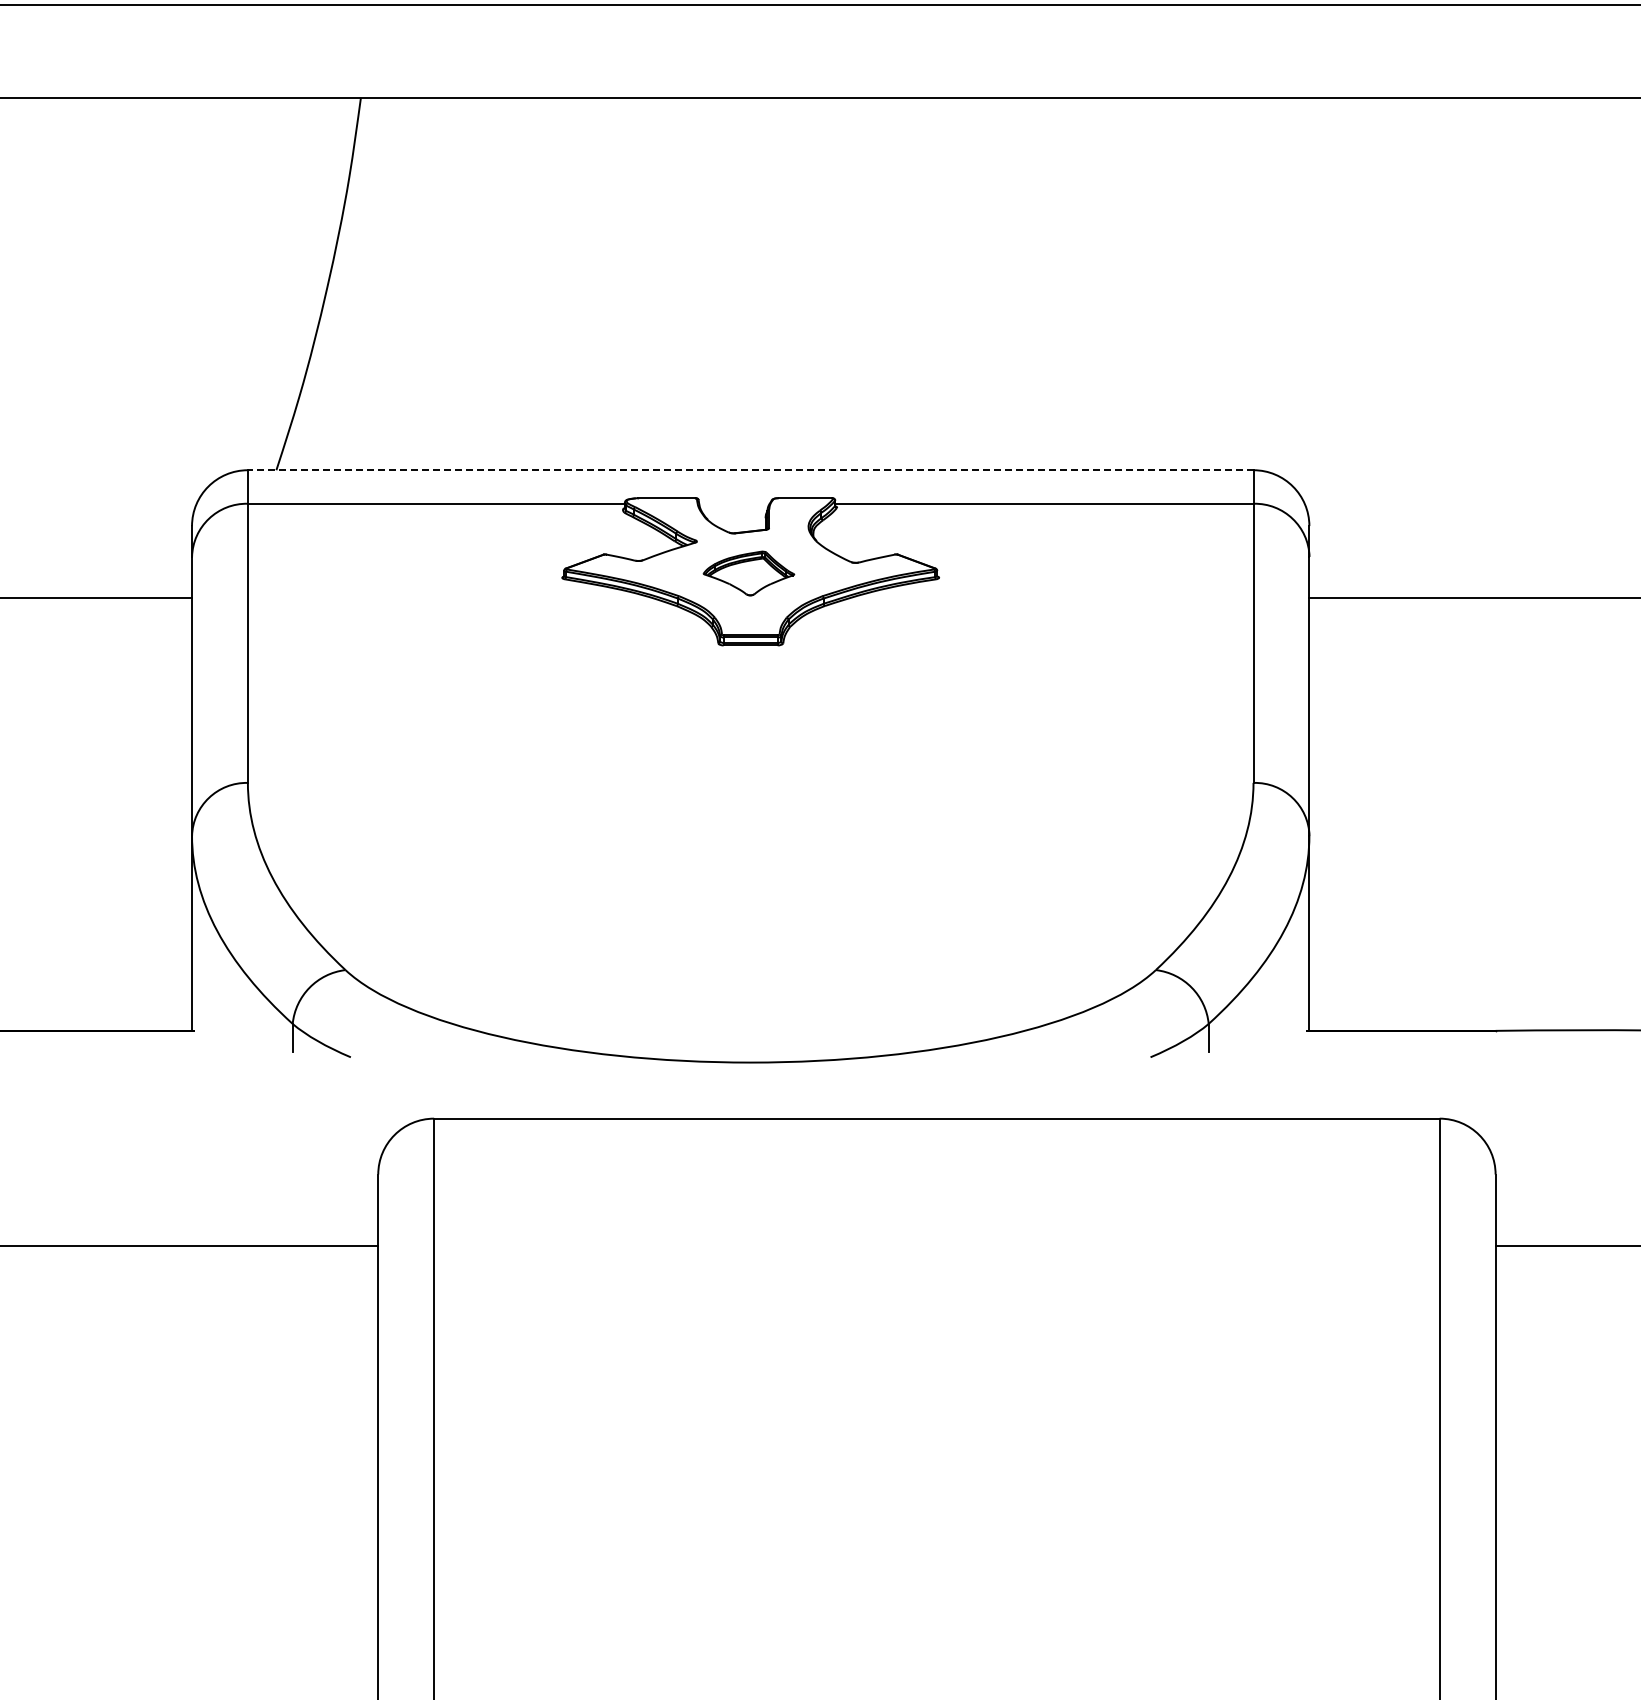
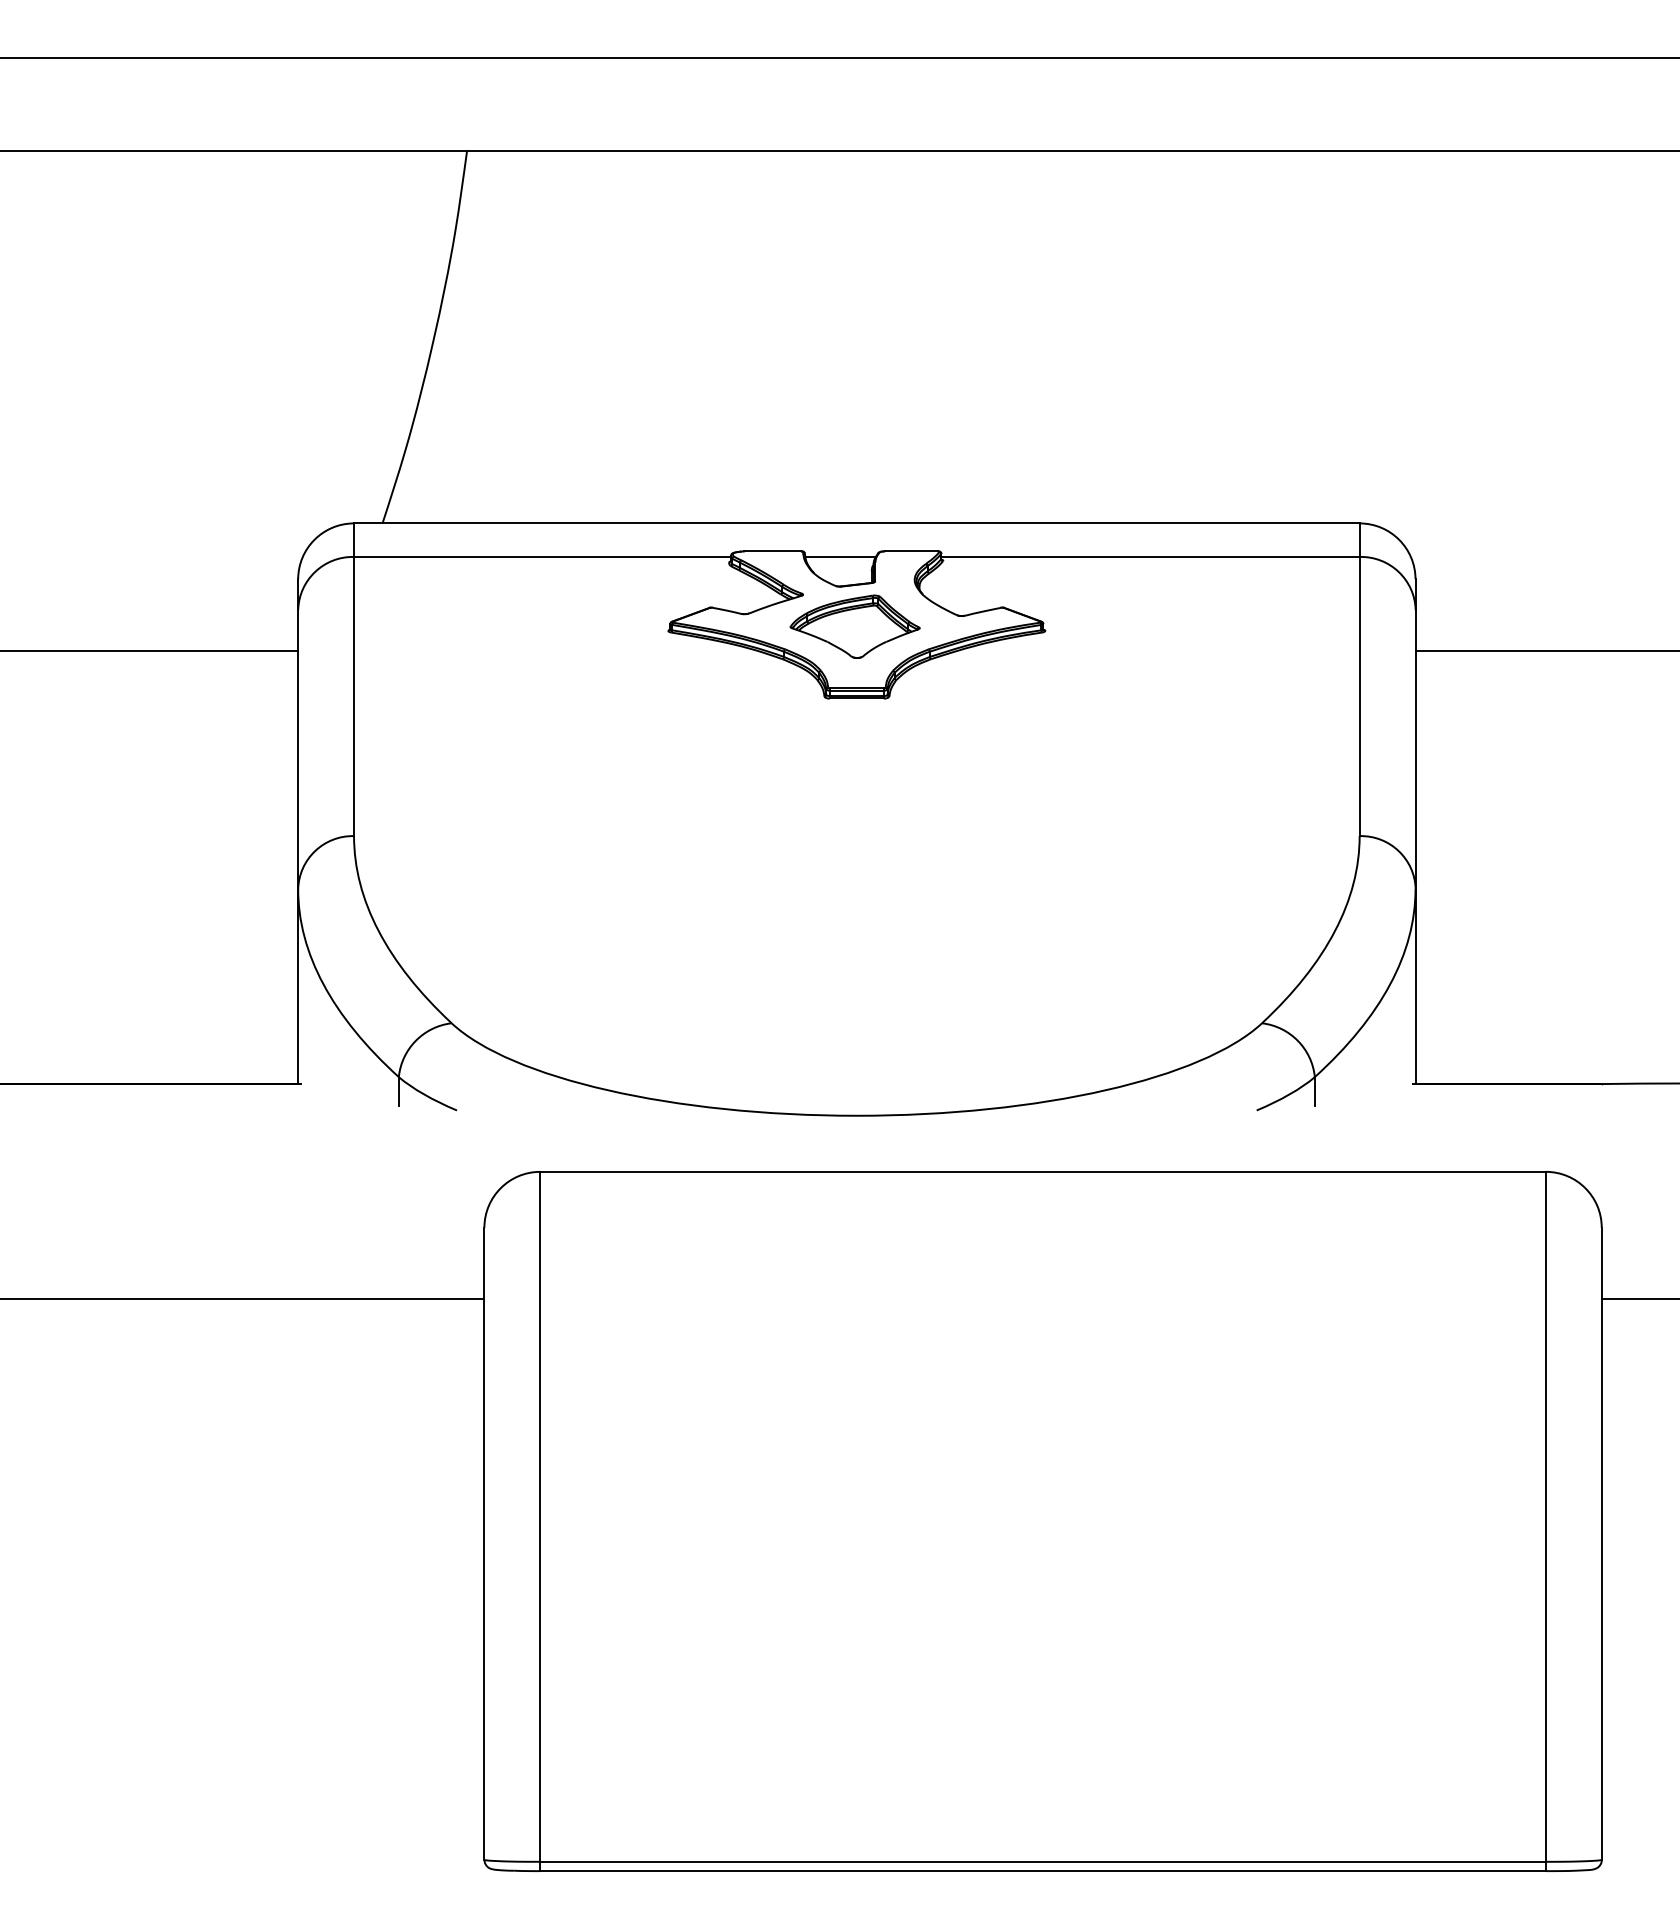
line: (750, 470) -> (856, 523), dashed -> solid
line: (734, 503) -> (840, 556), added
part: (748, 573) -> (854, 626), size x1.43

